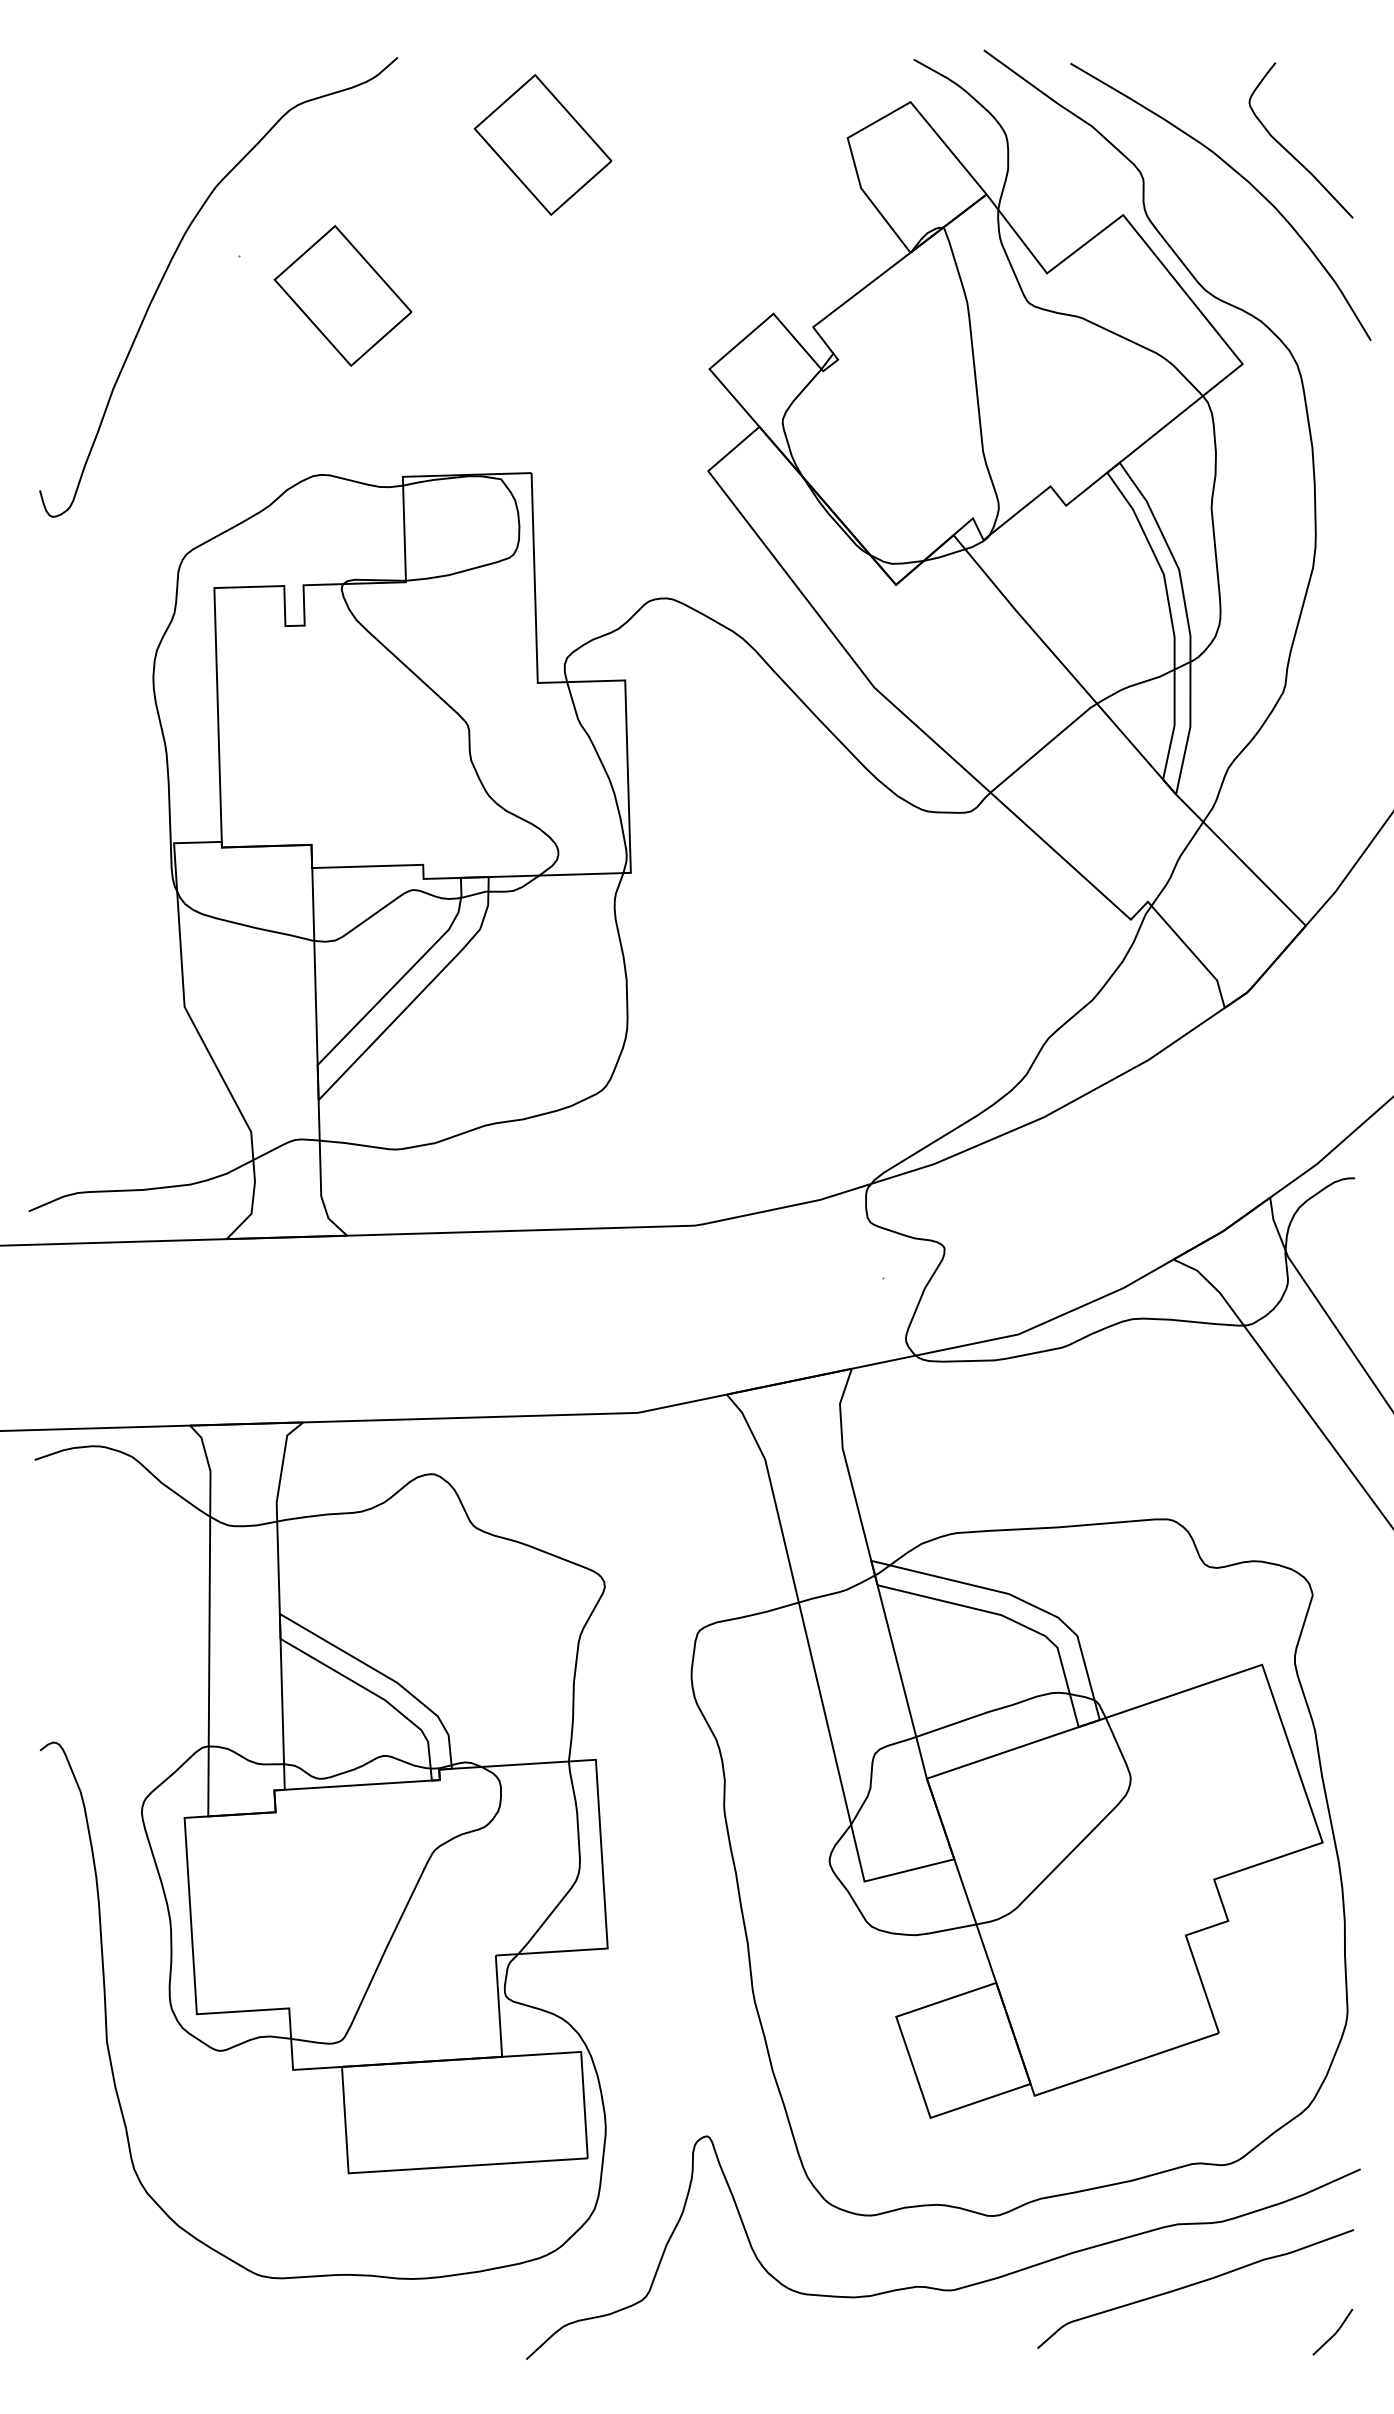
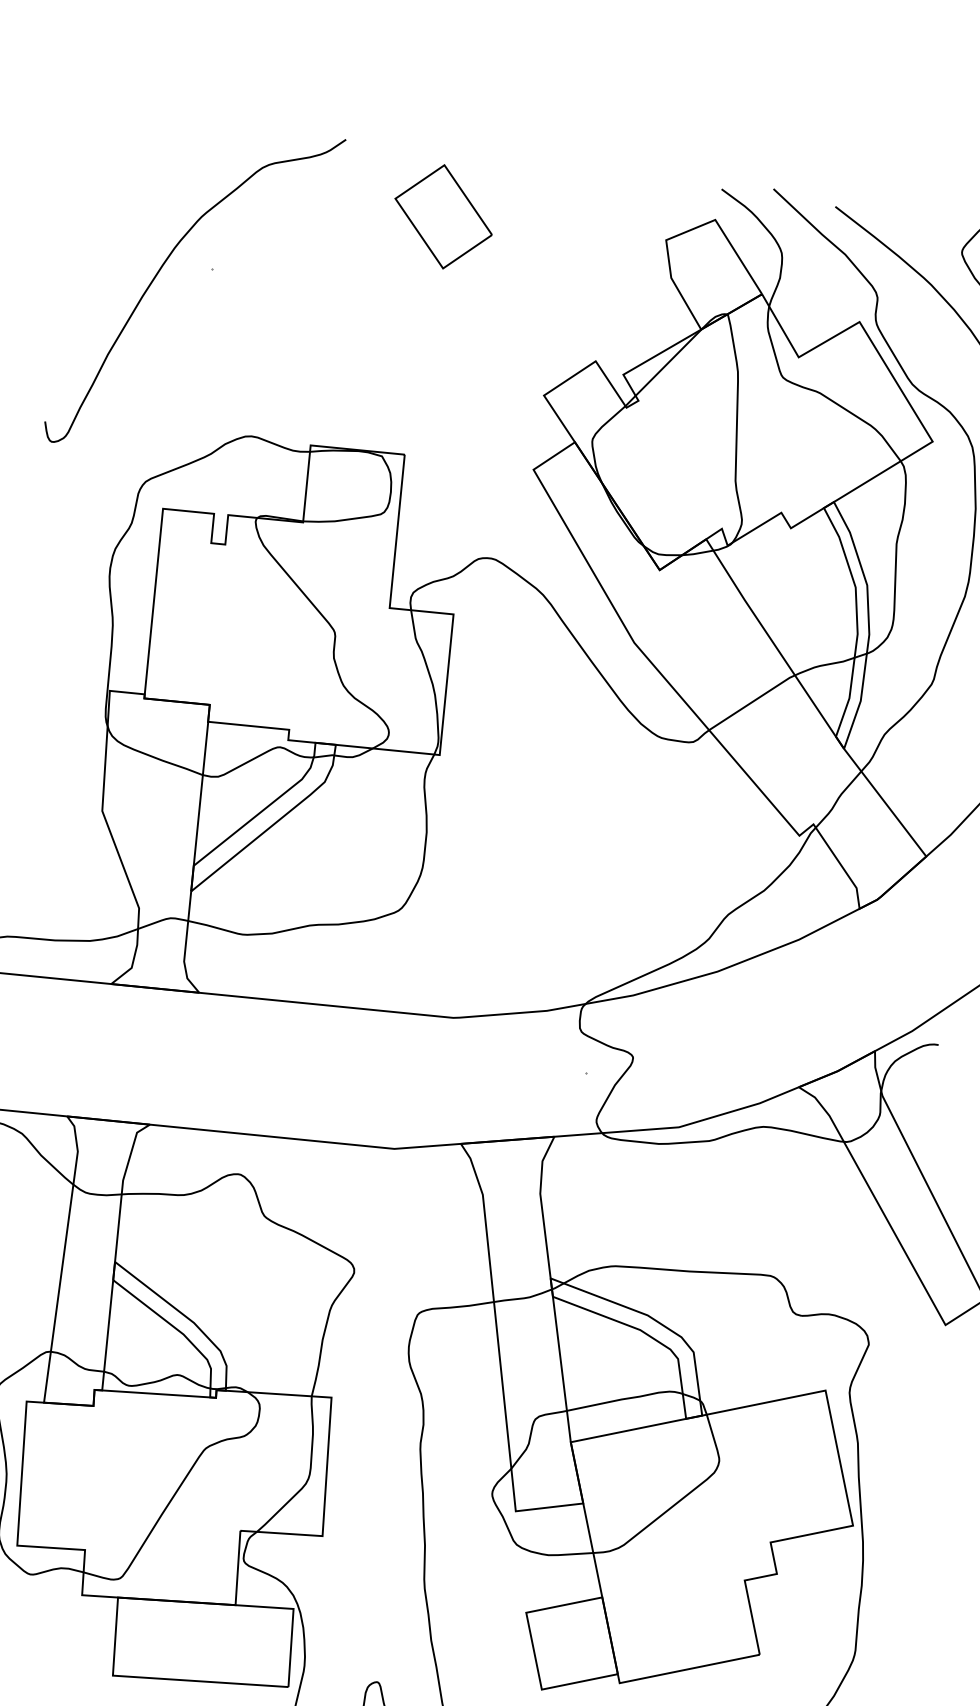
part: (342, 295) -> (283, 307), removed
line: (872, 302) -> (668, 362), added

